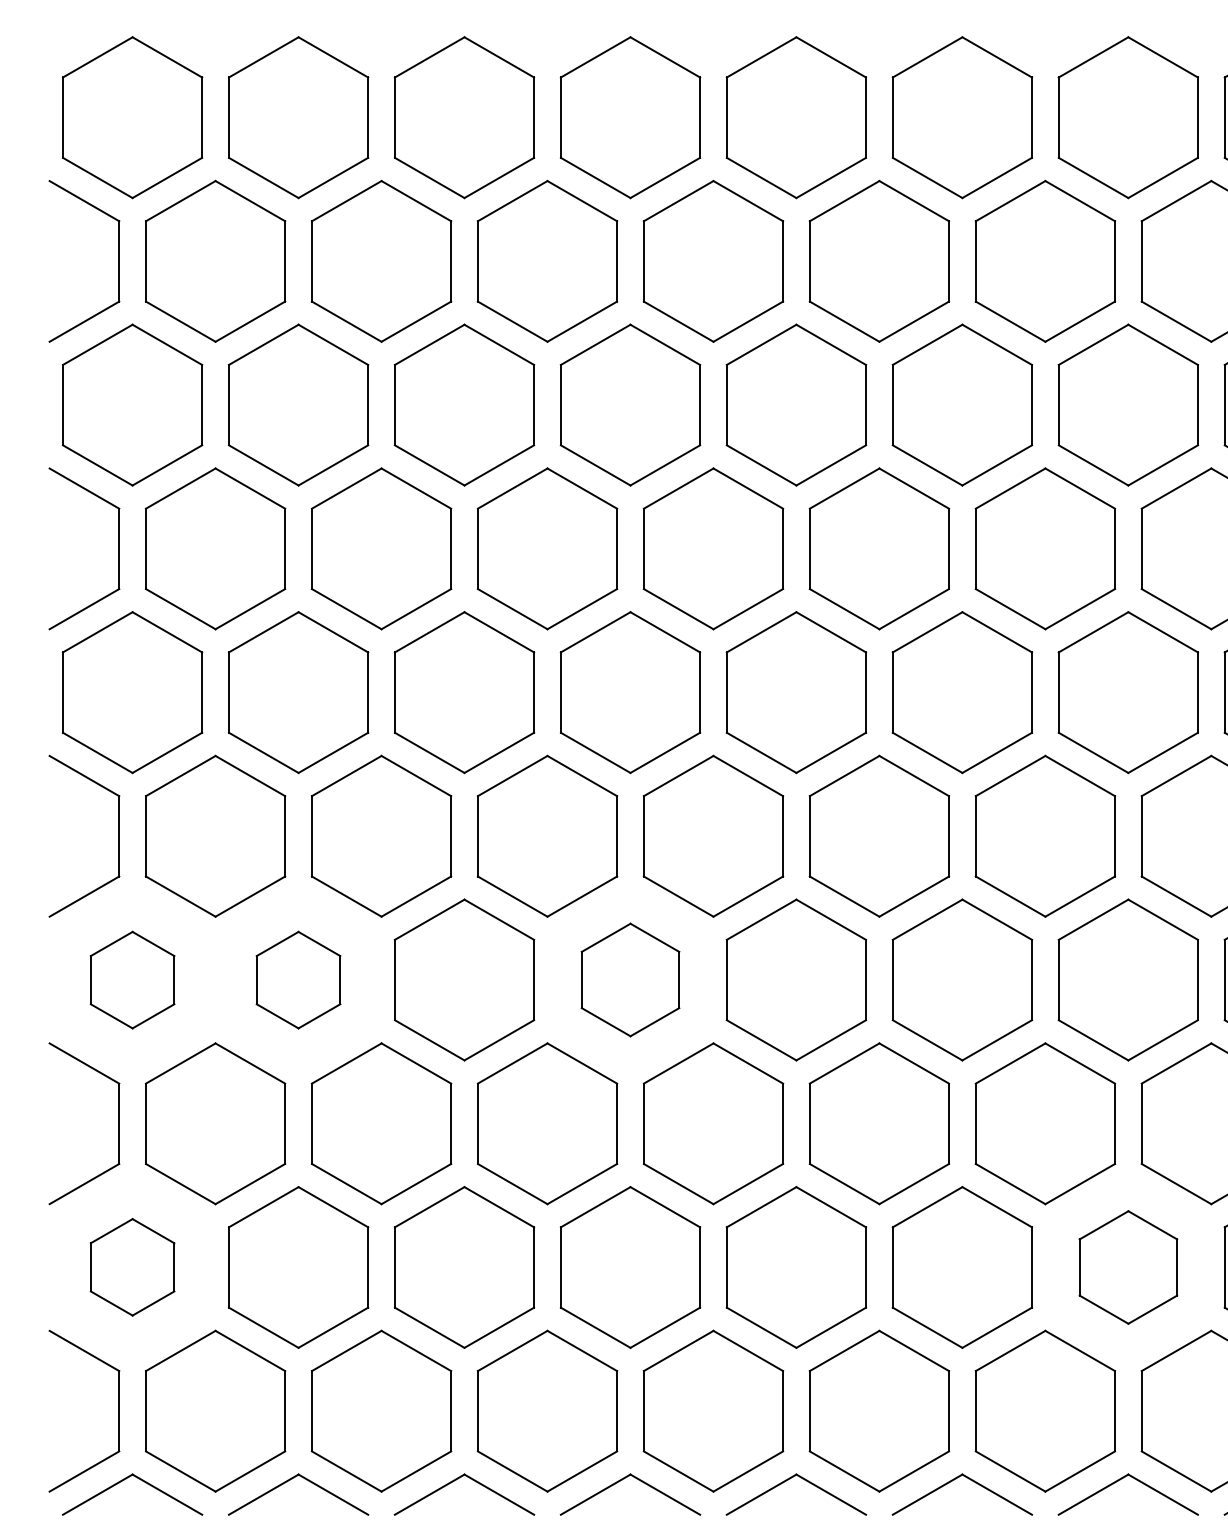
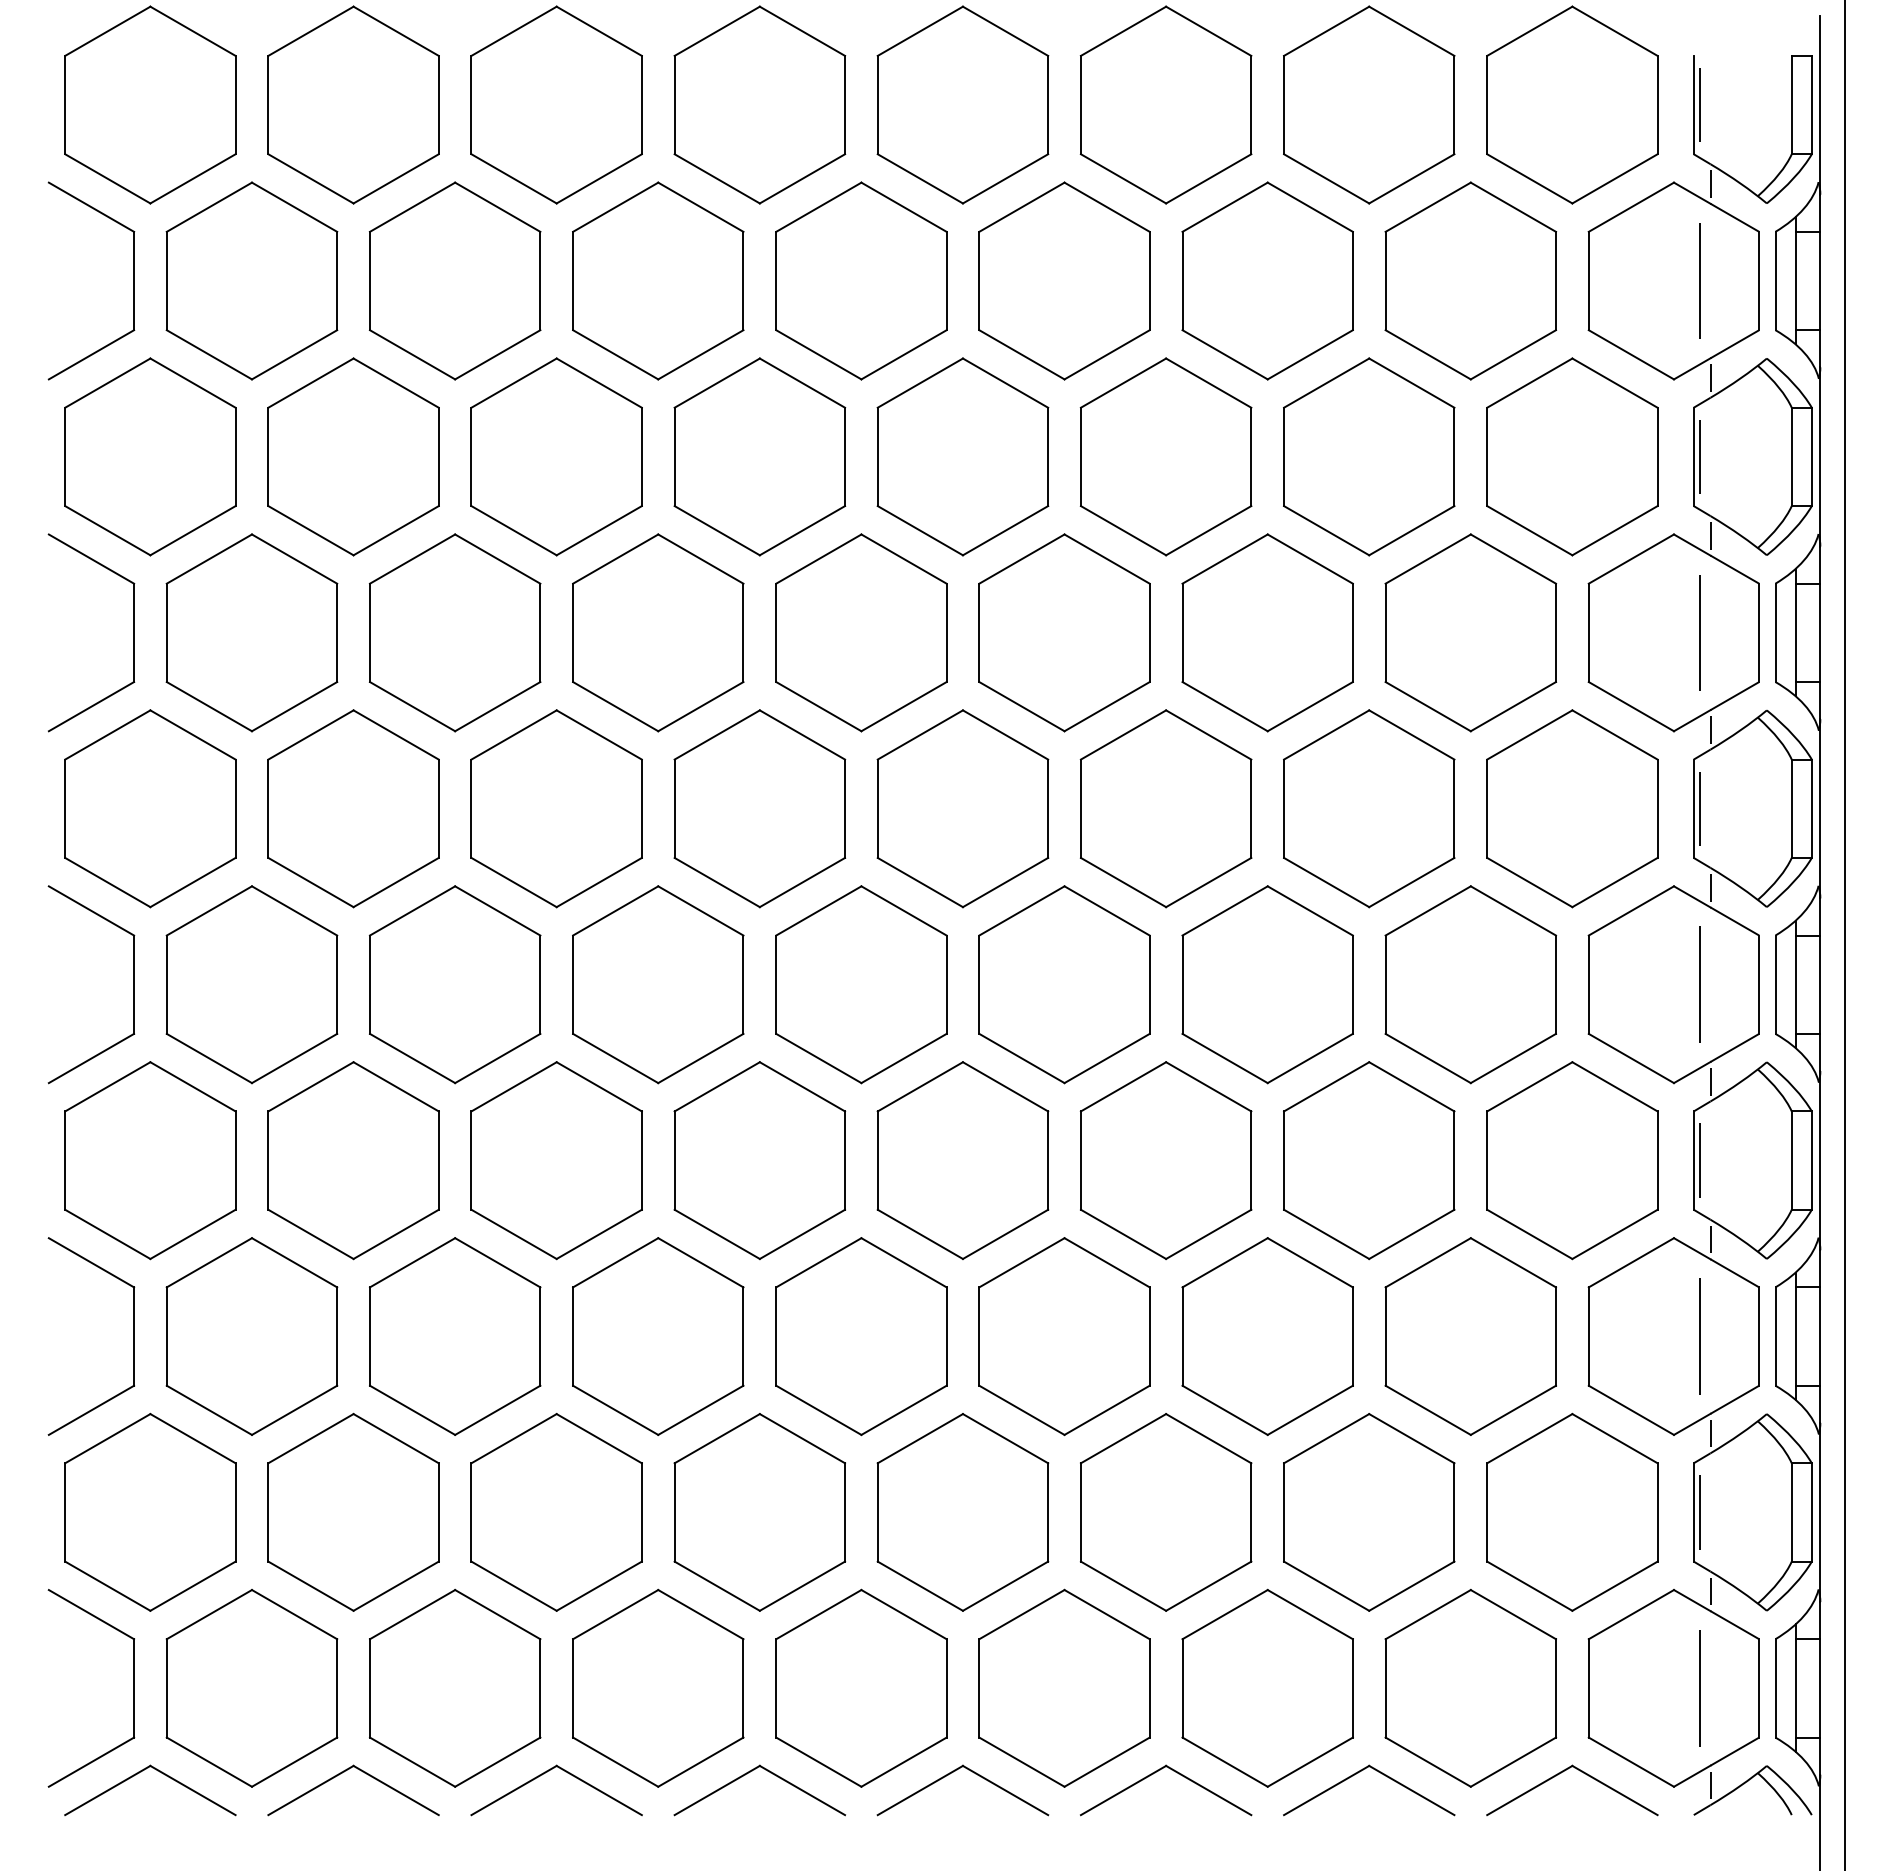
part: (132, 979) -> (150, 1160), size x1.67
part: (298, 979) -> (353, 1160), size x1.67
part: (630, 979) -> (759, 1160), size x1.43
part: (132, 1266) -> (150, 1511), size x1.67
part: (1128, 1267) -> (1369, 1512), size x1.43

